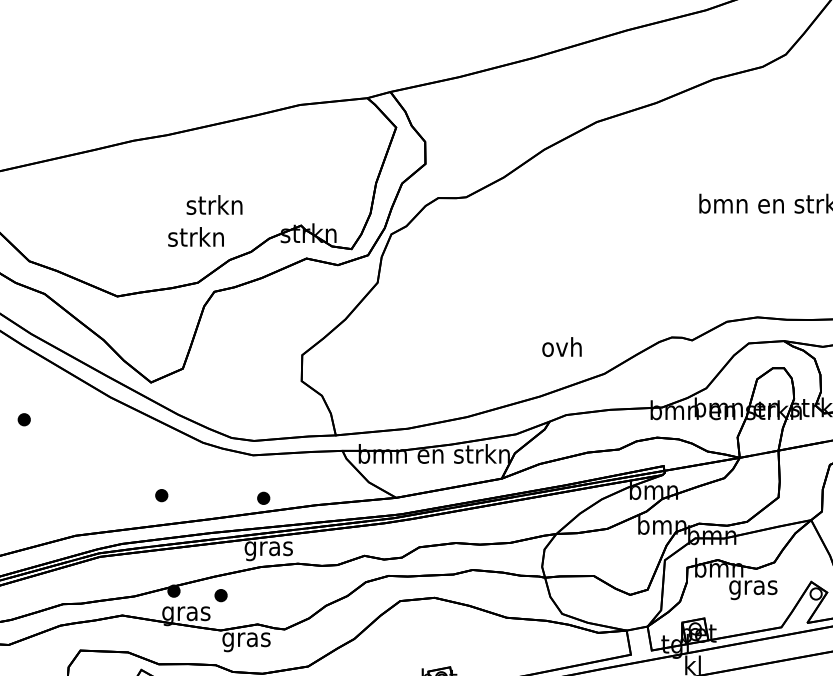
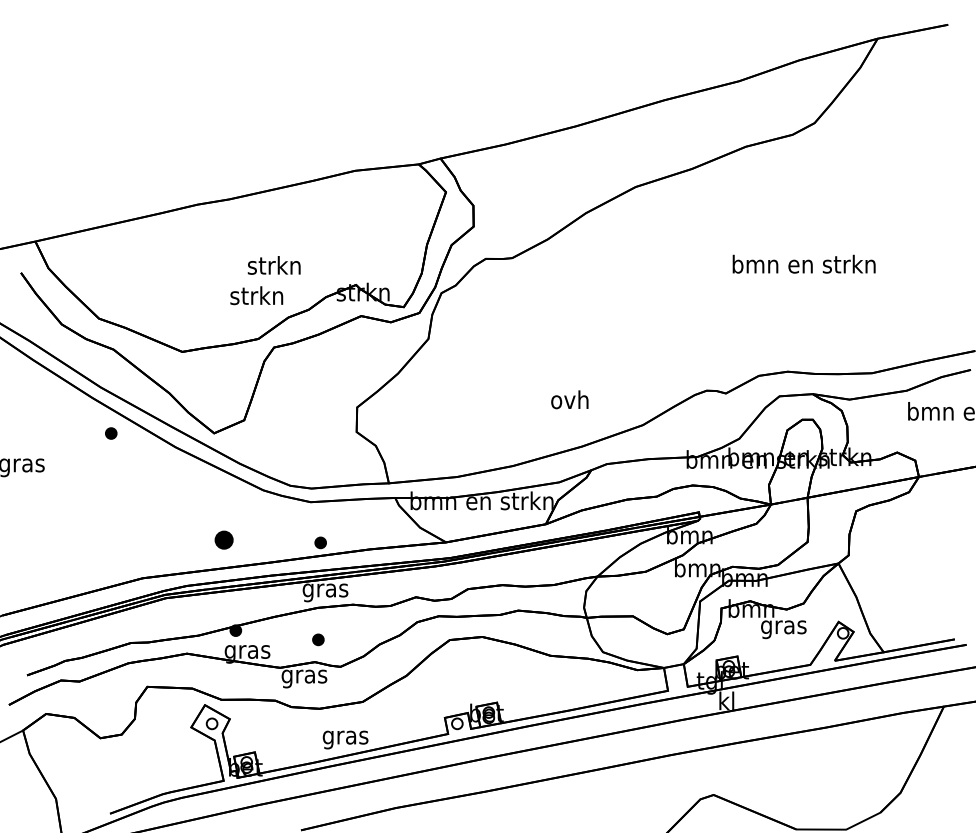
text: (561, 346) -> (569, 399), moved
part: (24, 419) -> (111, 433), moved
part: (161, 495) -> (224, 540), size x1.6
part: (221, 595) -> (318, 639), moved

